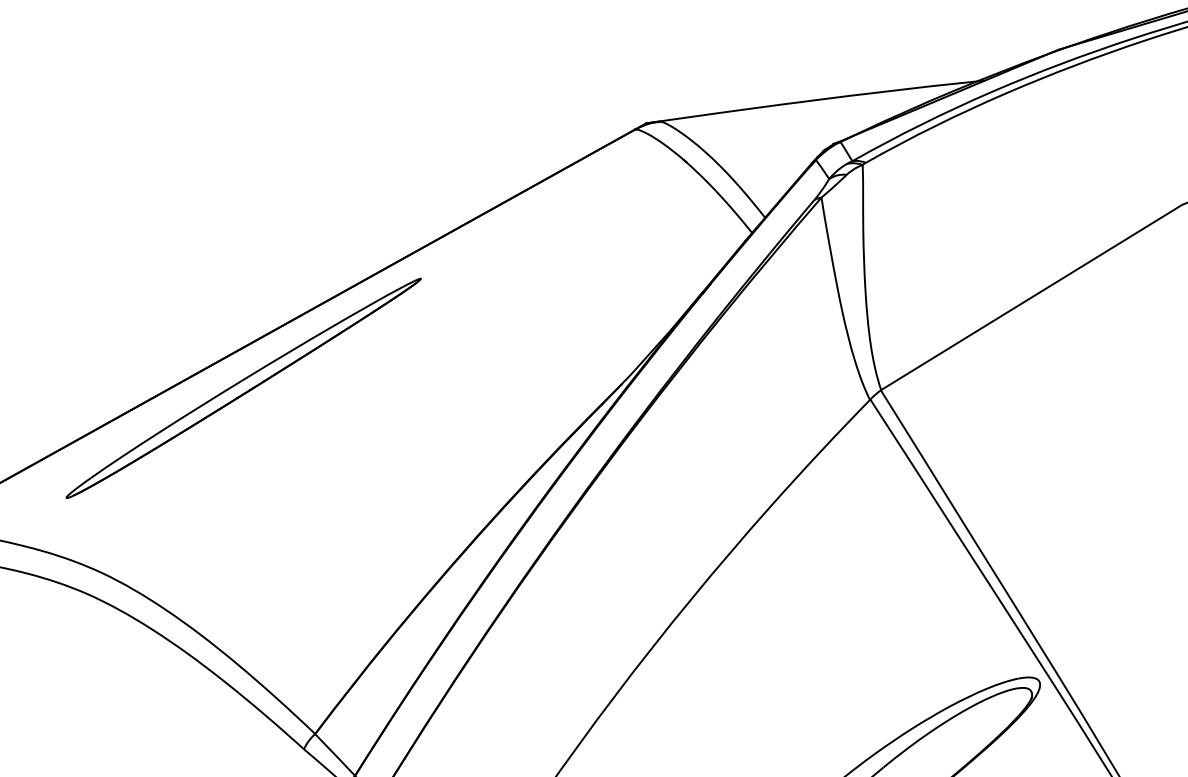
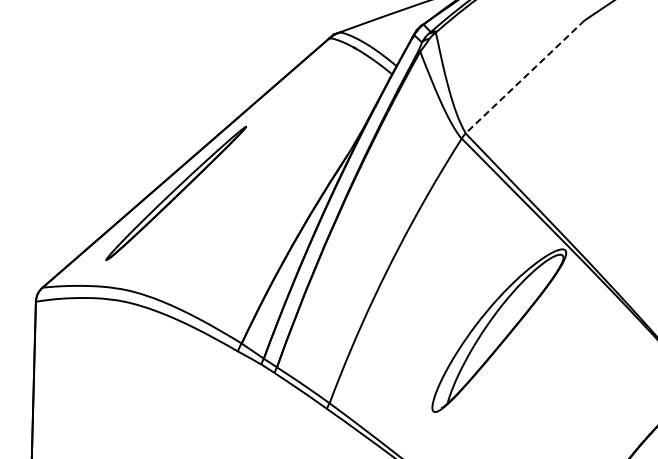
line: (1032, 296) -> (525, 76), solid -> dashed

